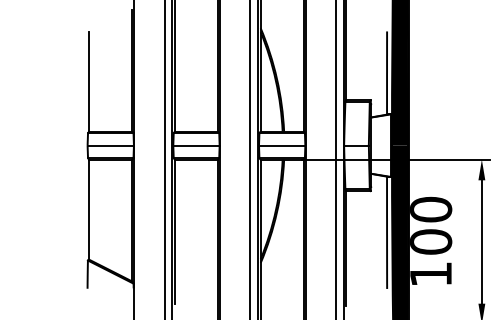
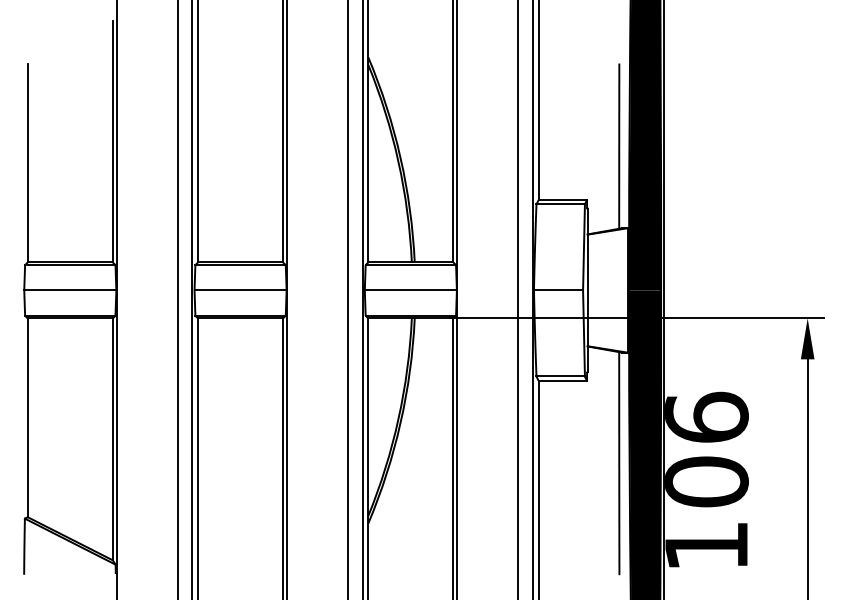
text: (431, 209) -> (707, 417), 100 -> 106

